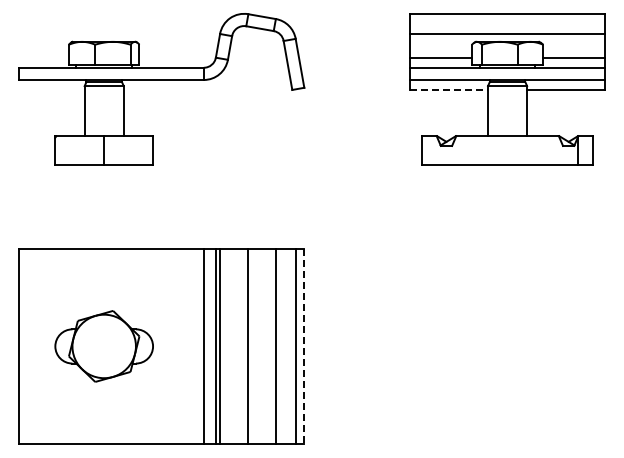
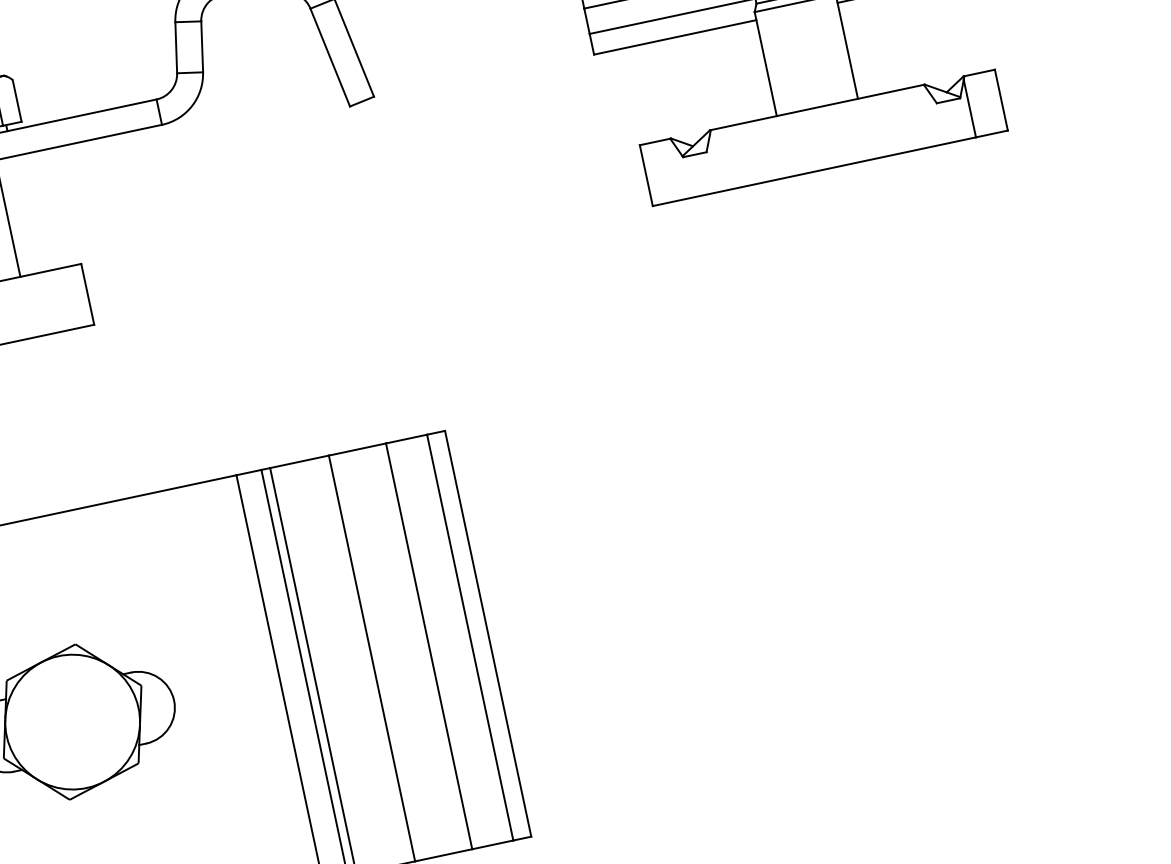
line: (449, 89) -> (676, 36), dashed -> solid
line: (304, 346) -> (488, 633), dashed -> solid

